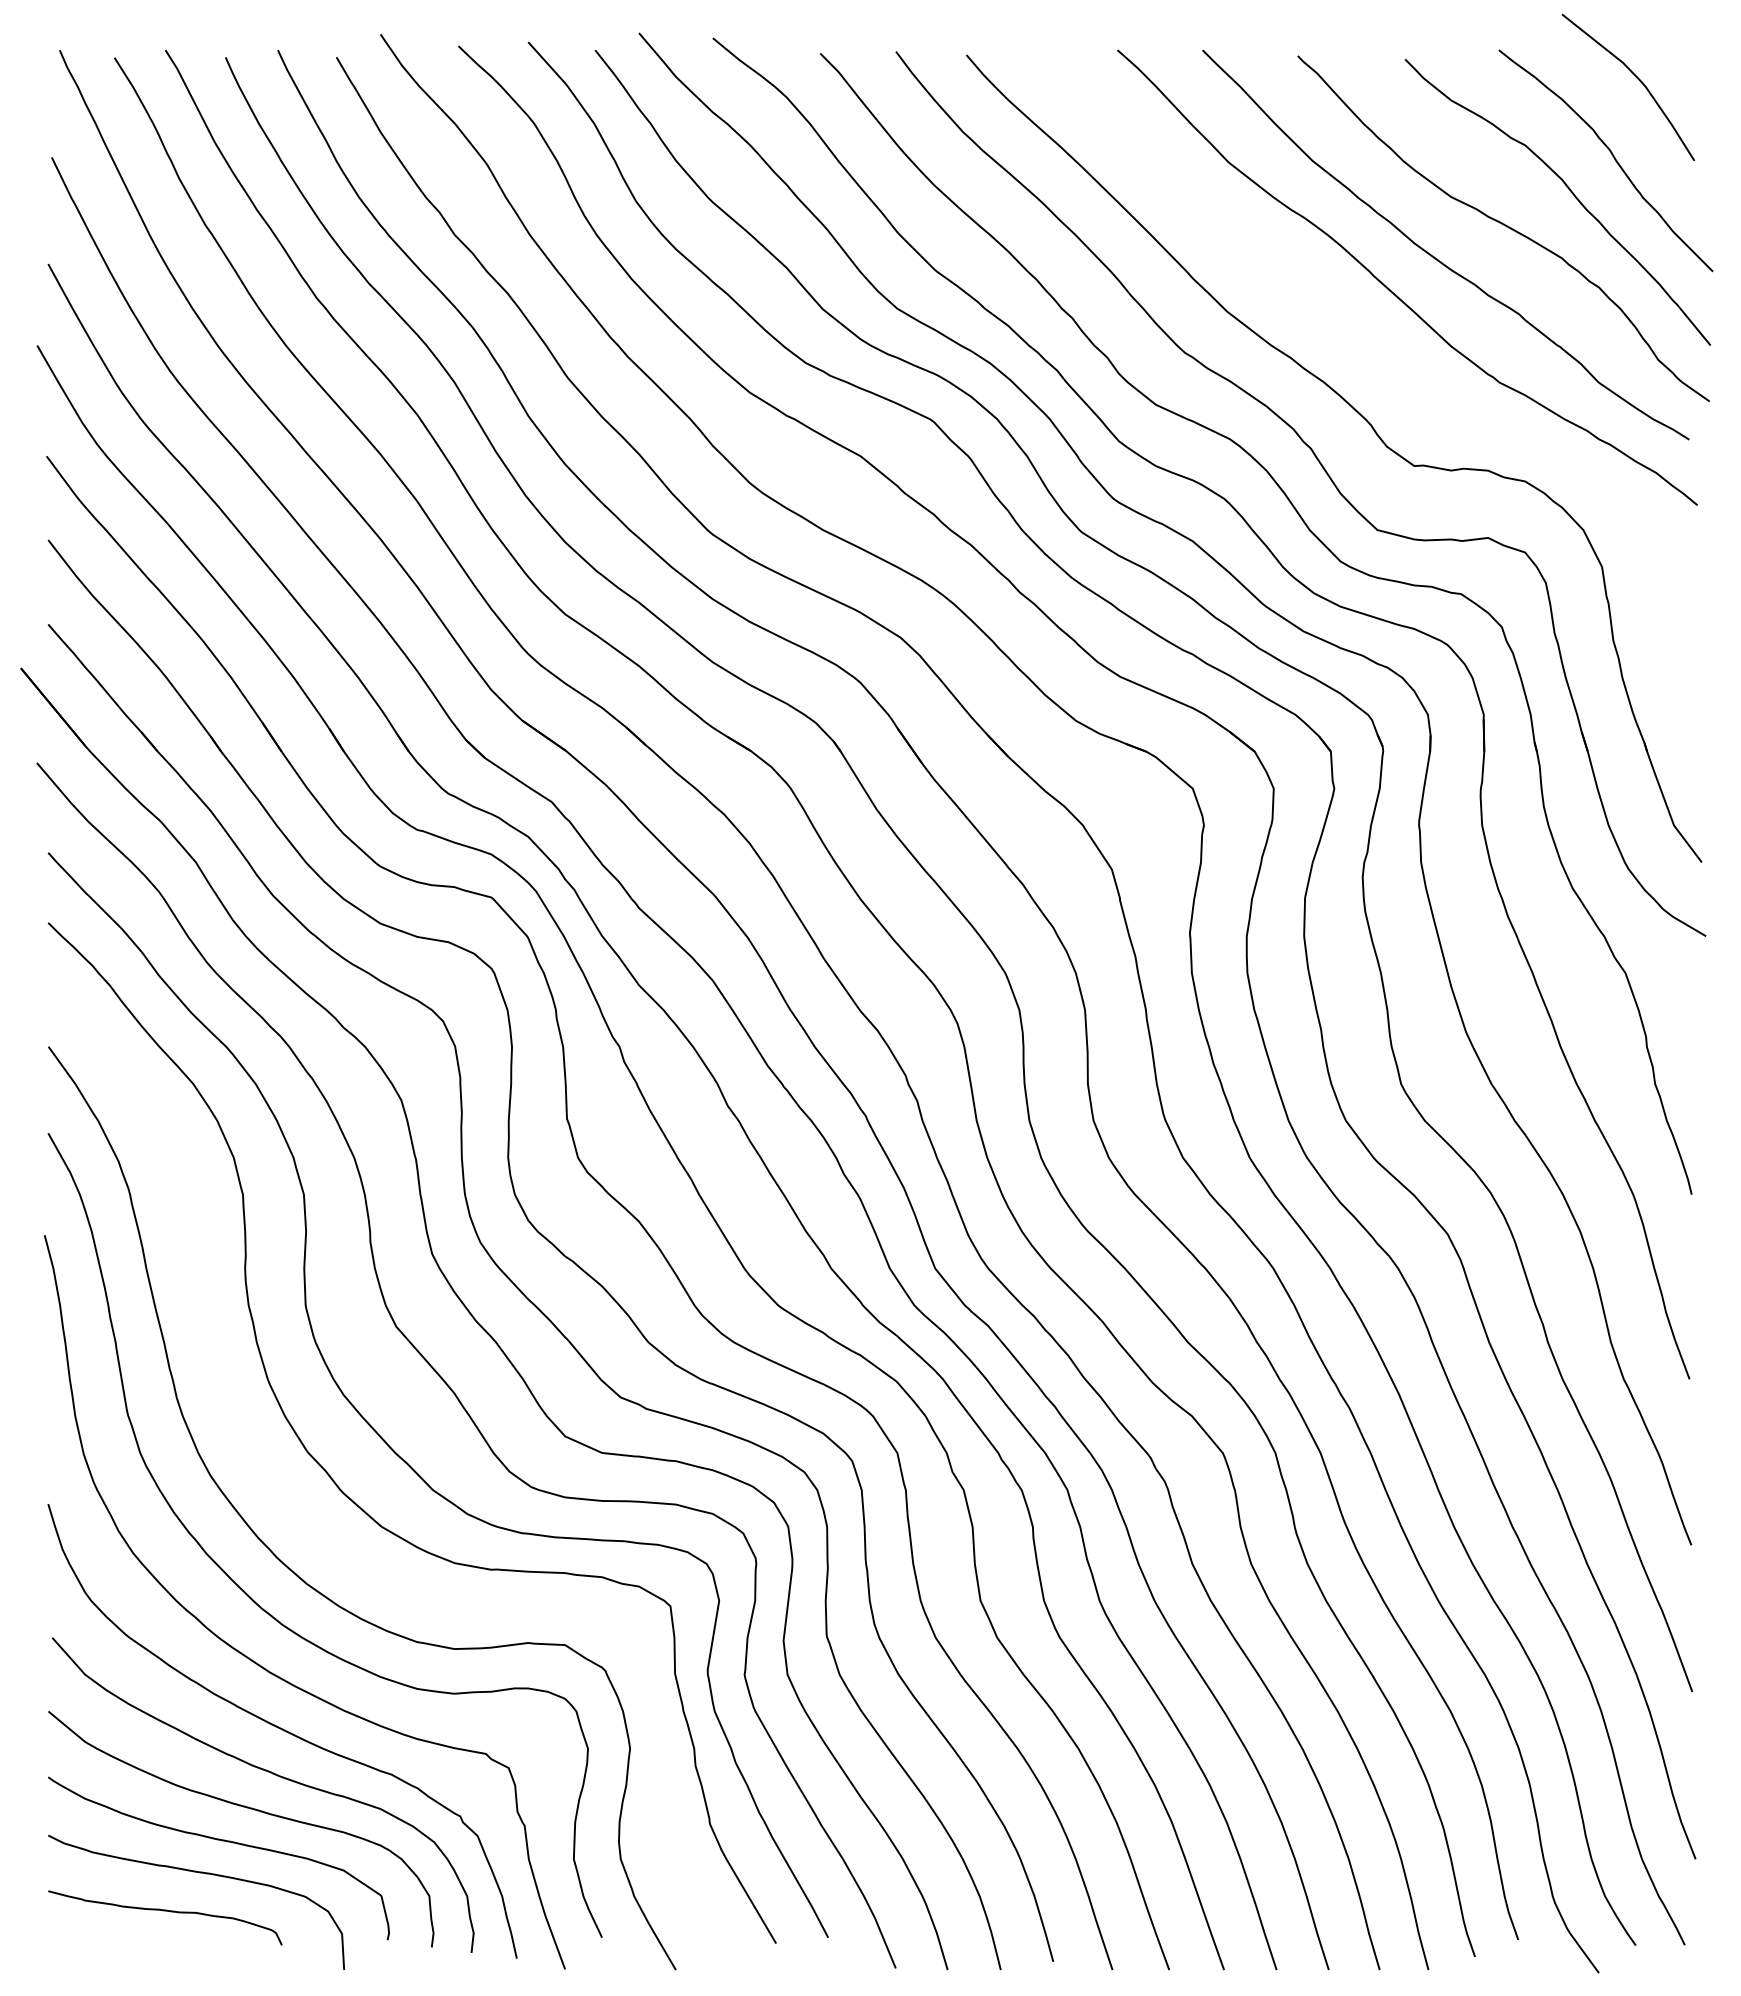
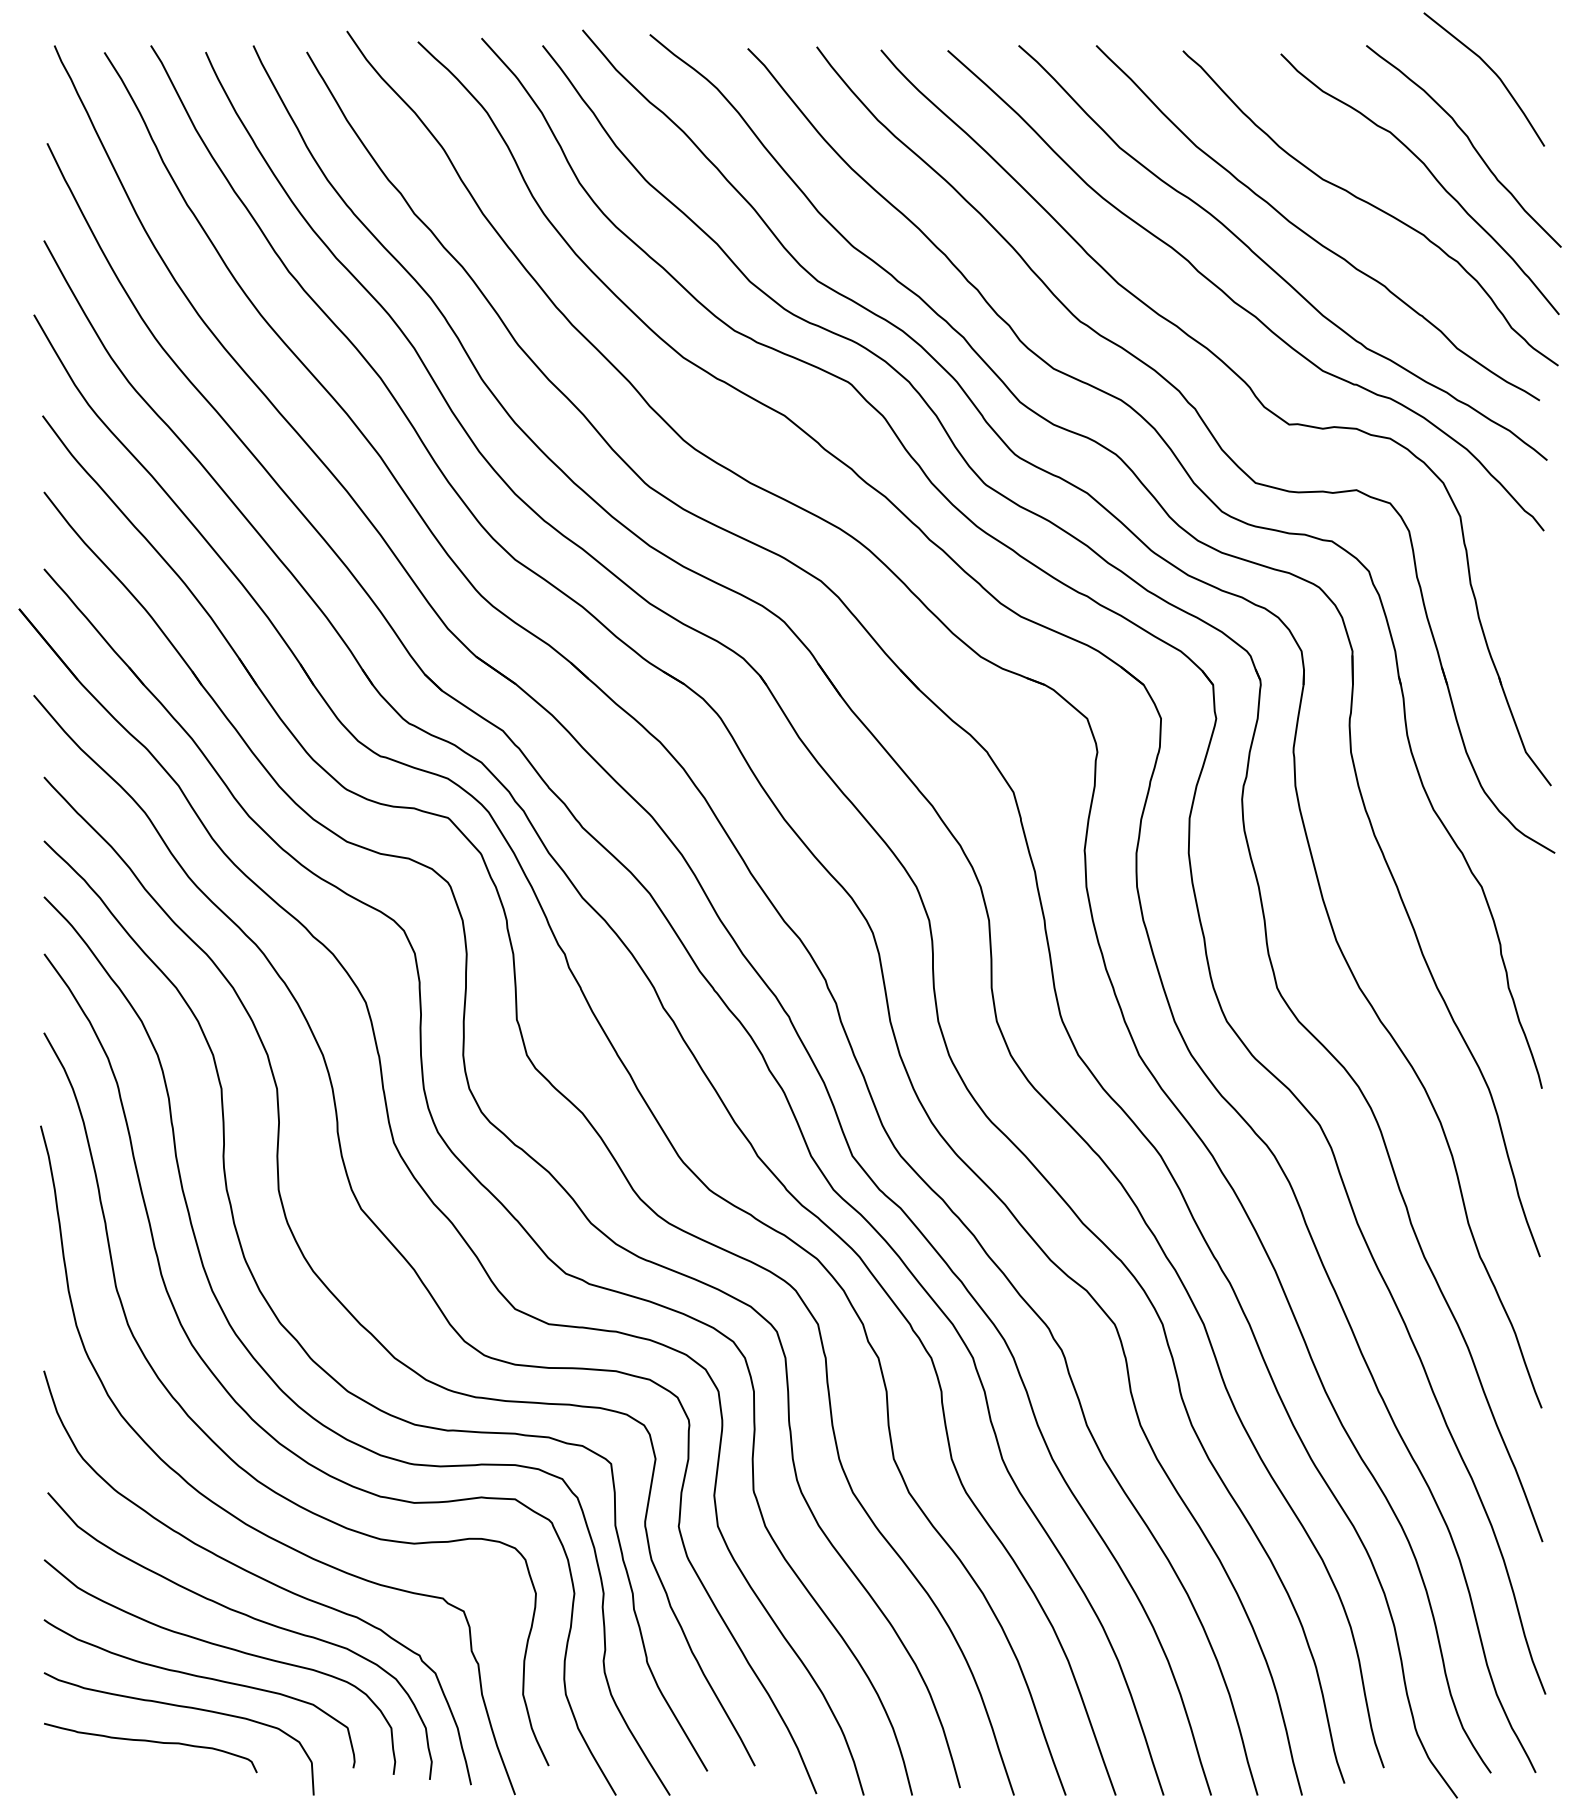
curve: (1357, 332) -> (1237, 302), added
curve: (332, 1545) -> (303, 1408), added

